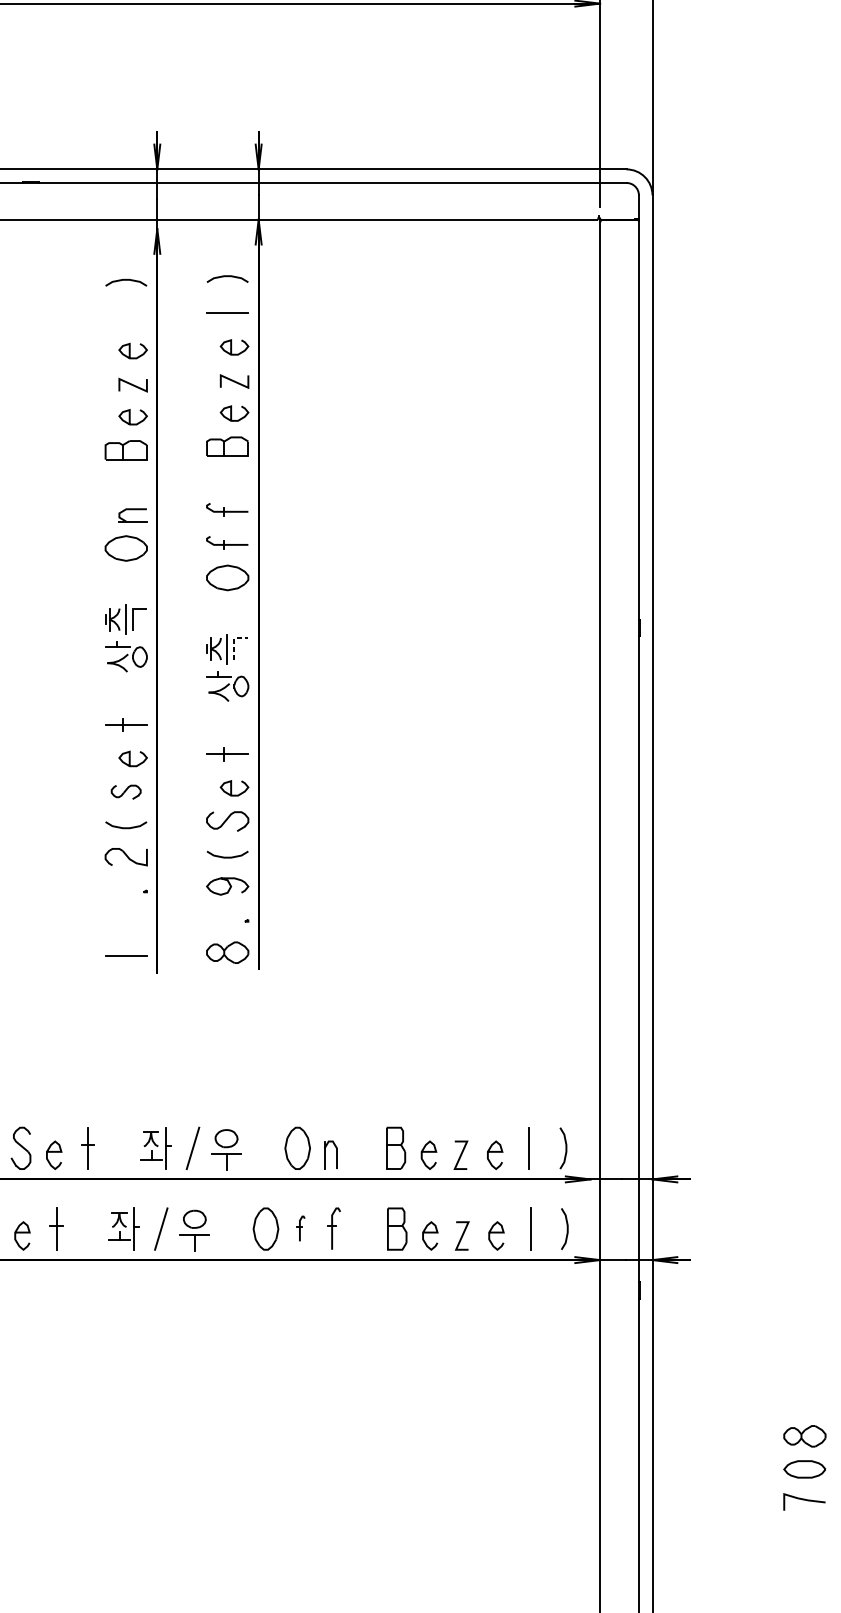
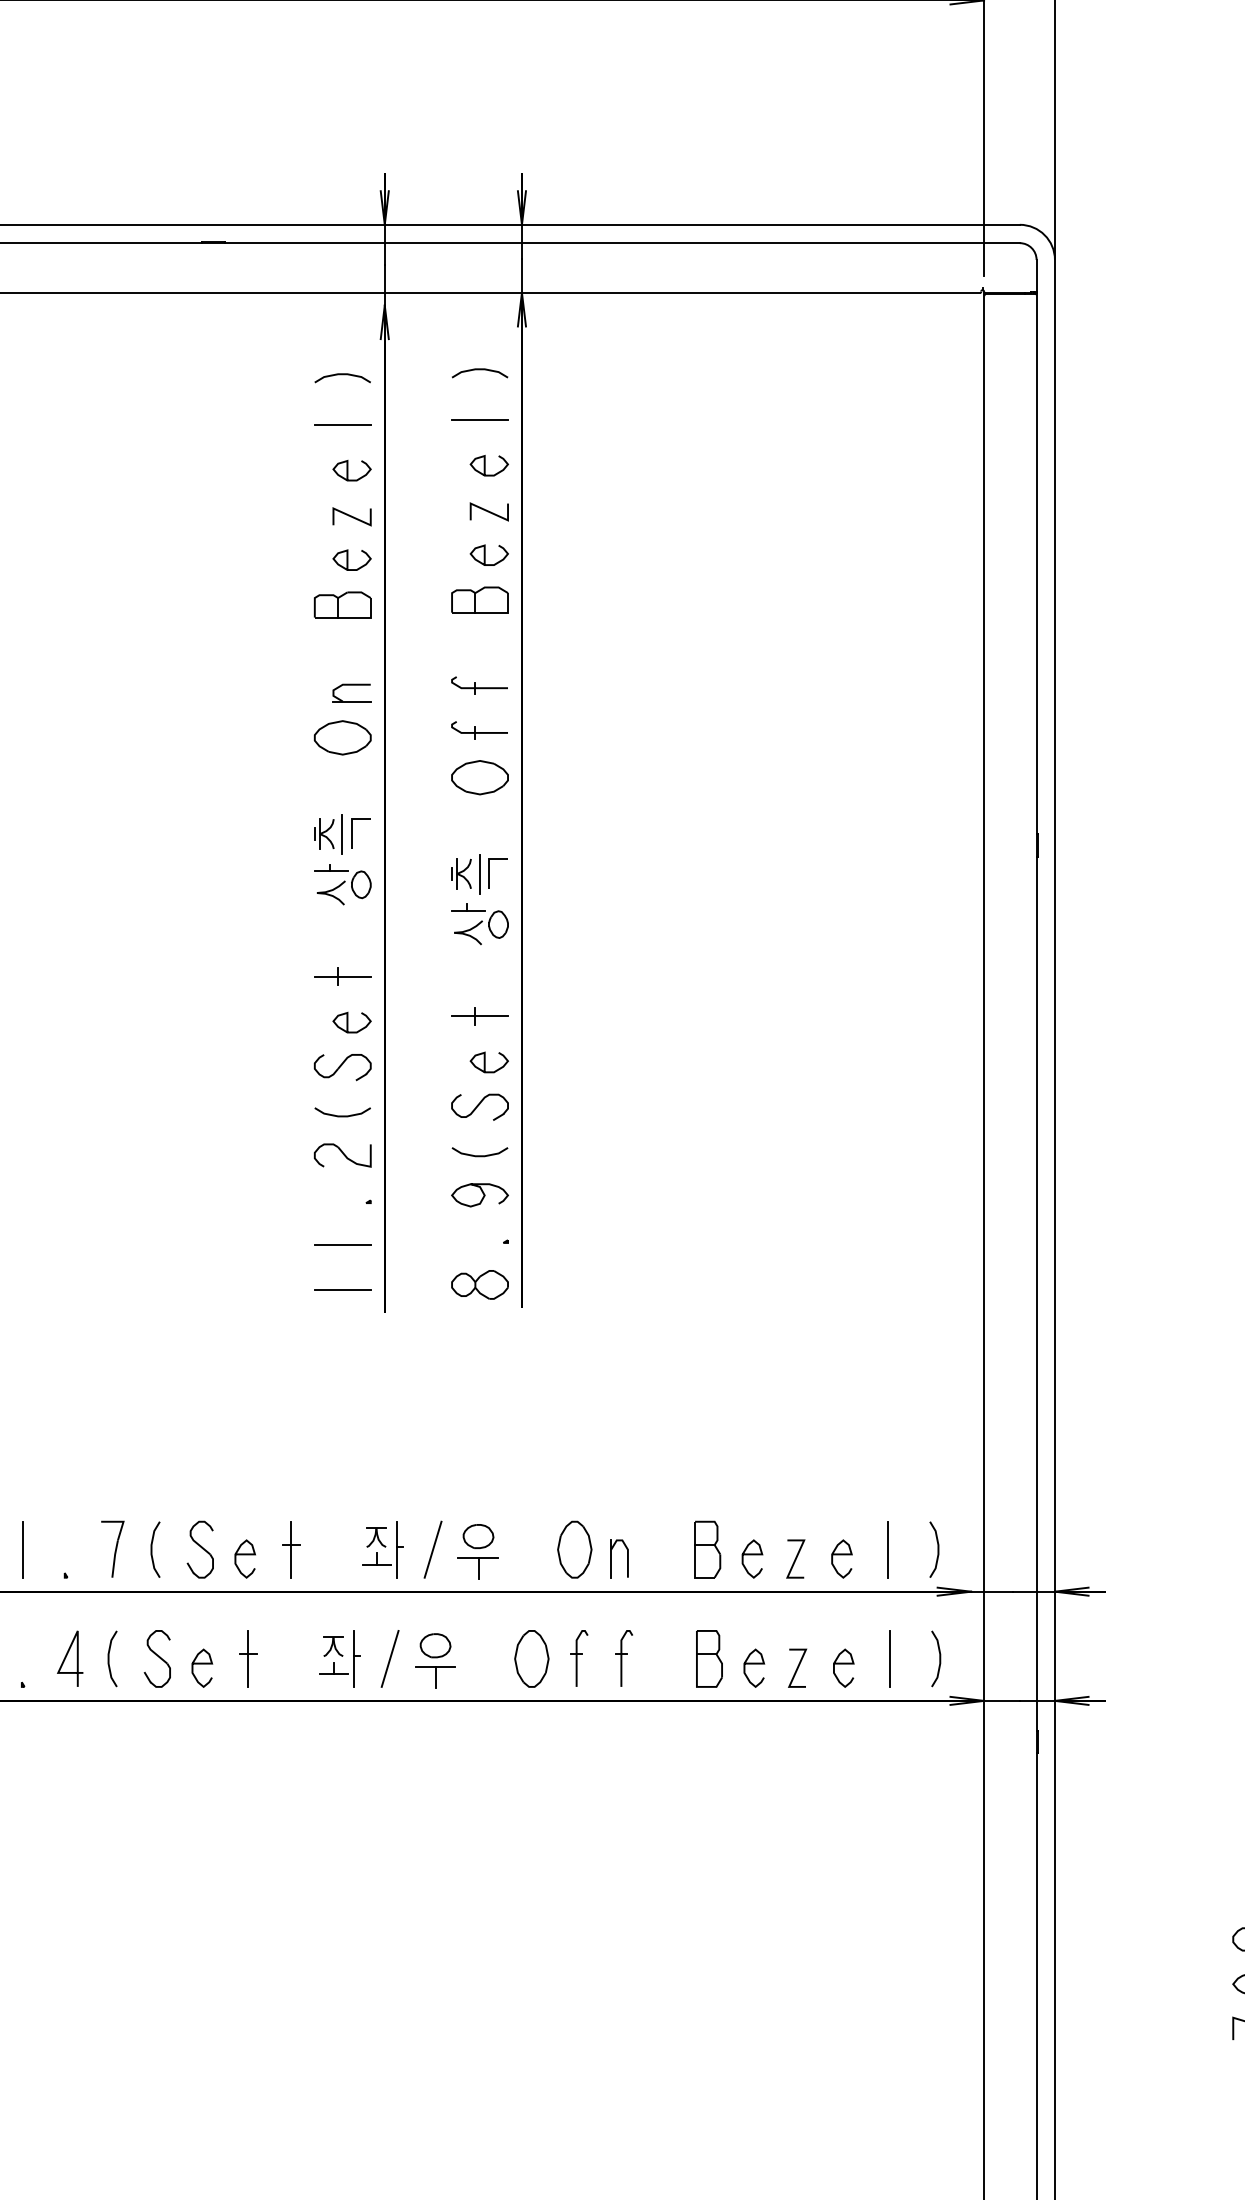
line: (126, 316) -> (342, 424), added
line: (234, 641) -> (489, 863), dashed -> solid
part: (126, 792) -> (342, 1067), size x1.43
line: (126, 923) -> (342, 1245), added
part: (301, 1228) -> (579, 1658), size x1.67

